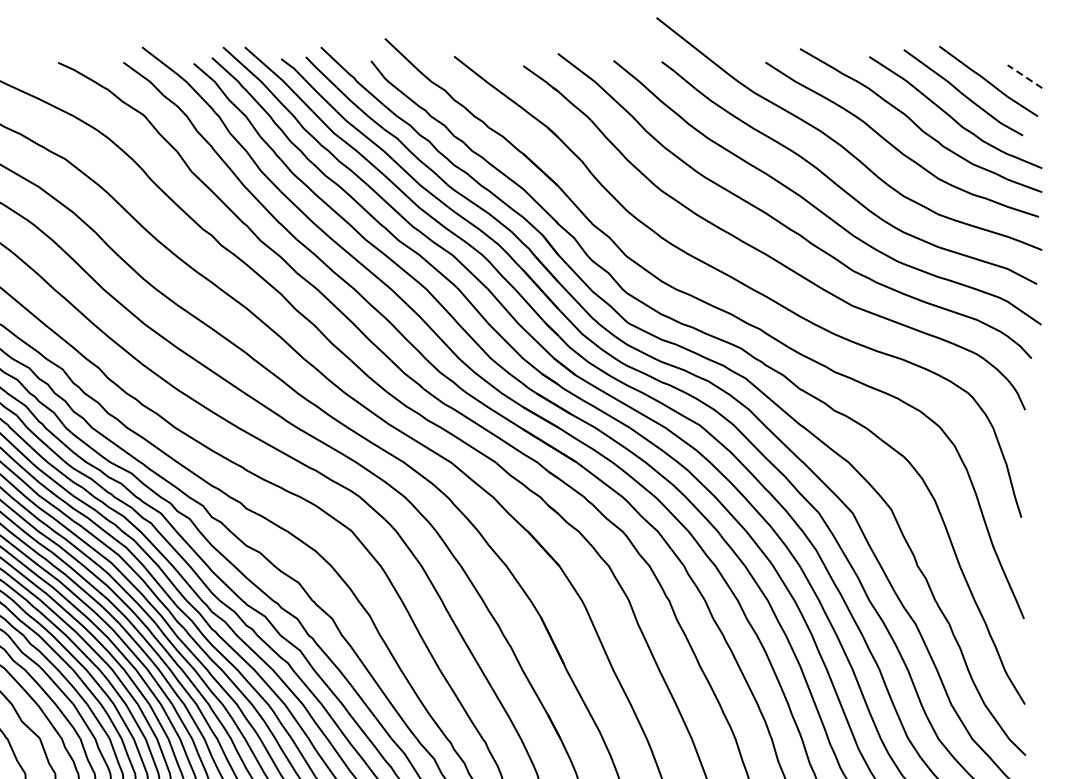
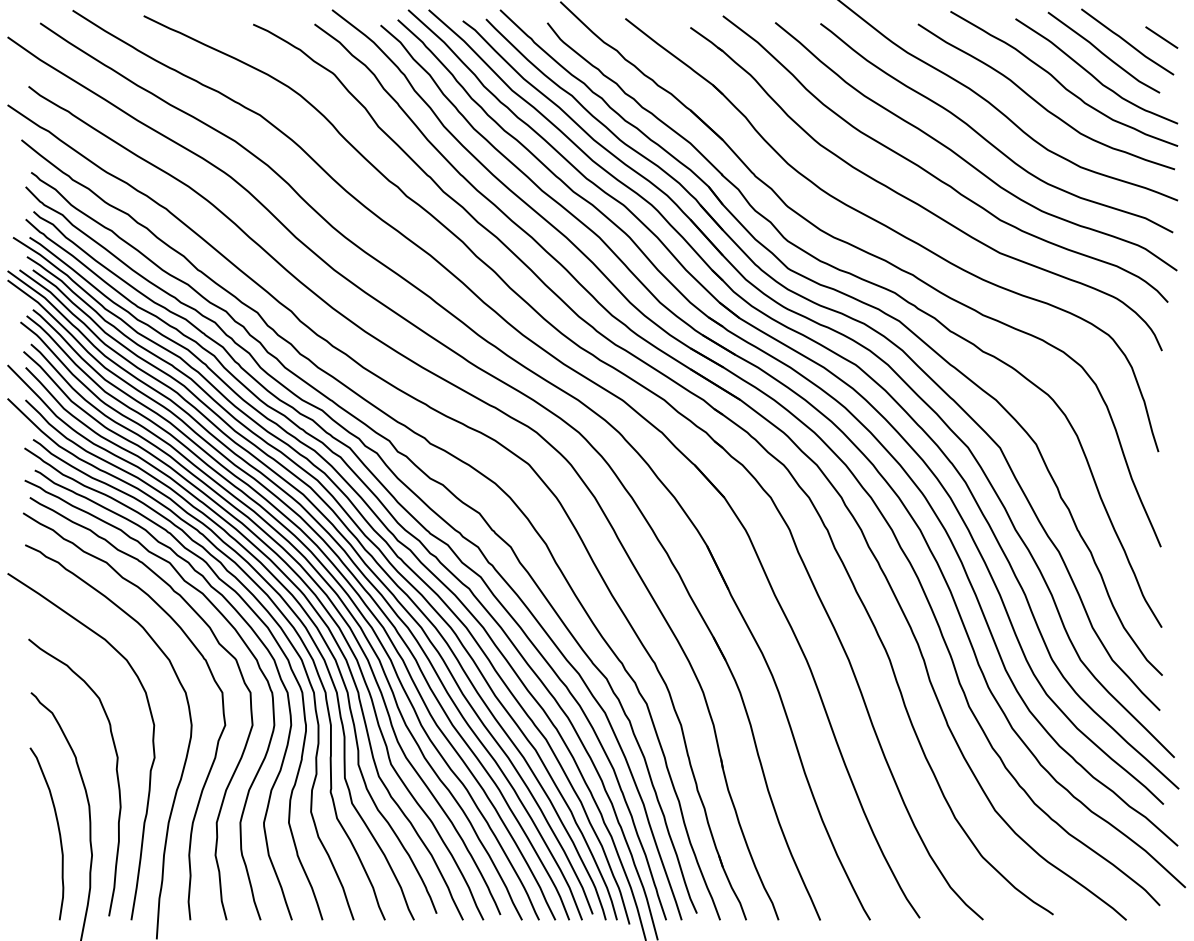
line: (1024, 76) -> (1161, 37), dashed -> solid

